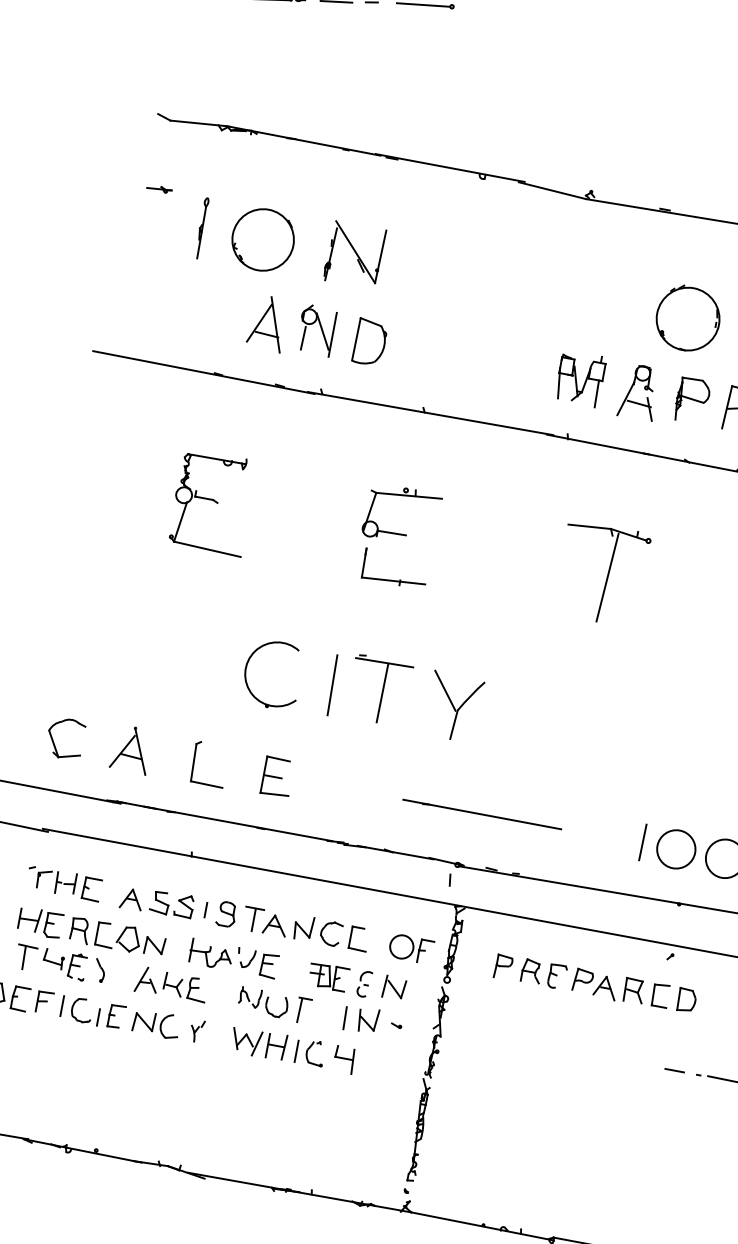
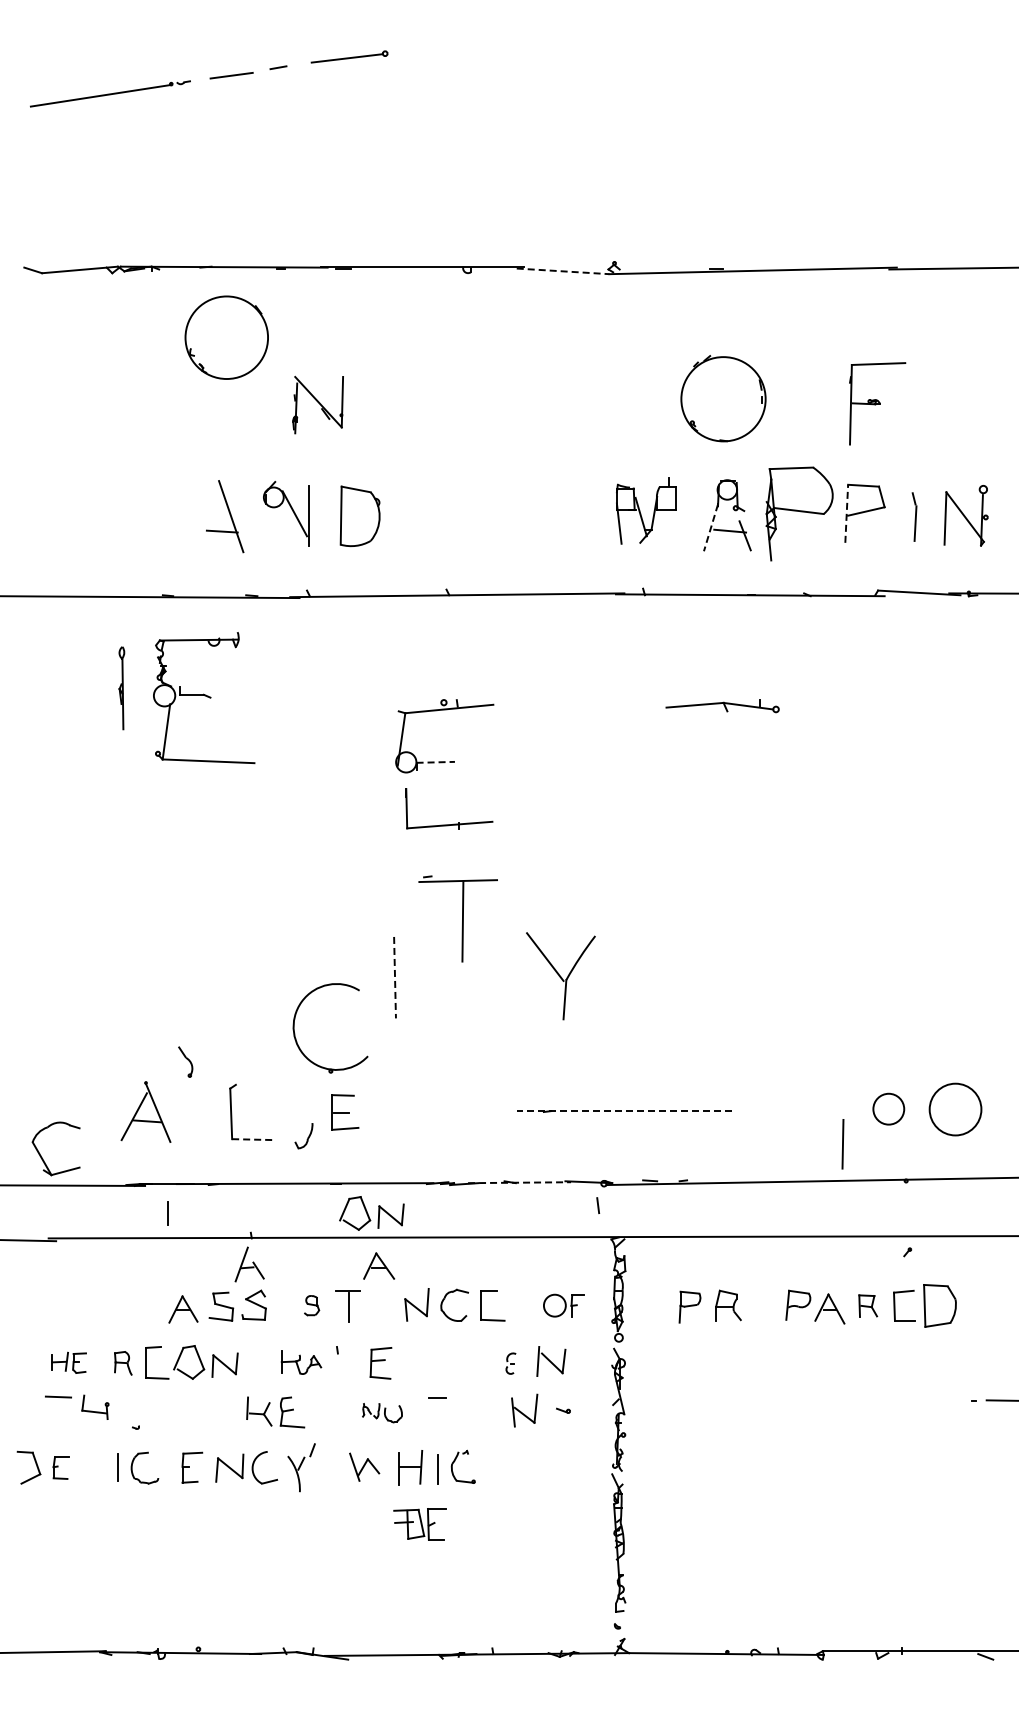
part: (159, 189) -> (44, 366), removed
line: (552, 190) -> (563, 271), solid -> dashed
part: (201, 228) -> (121, 688), moved
part: (262, 239) -> (226, 337), moved
part: (354, 254) -> (317, 404), size x0.7
part: (688, 318) -> (723, 398), moved
line: (258, 323) -> (208, 518), removed
line: (303, 337) -> (270, 526), removed
line: (596, 394) -> (671, 528), removed
line: (625, 399) -> (710, 528), solid -> dashed
part: (691, 400) -> (798, 513), size x1.6
line: (727, 407) -> (846, 513), solid -> dashed
part: (213, 502) -> (204, 698), moved
line: (392, 533) -> (436, 762), solid -> dashed
line: (607, 577) -> (730, 767), removed
part: (246, 673) -> (295, 1033), moved
line: (332, 685) -> (395, 977), solid -> dashed
part: (378, 690) -> (457, 918), moved
part: (54, 743) -> (43, 1158), moved
part: (276, 777) -> (344, 1112), size x0.7
line: (206, 784) -> (253, 1139), solid -> dashed
line: (482, 814) -> (624, 1111), solid -> dashed
line: (642, 842) -> (842, 1144), moved
circle: (676, 848) -> (888, 1108), size x0.6
line: (396, 852) -> (520, 1182), solid -> dashed
part: (282, 854) -> (371, 1213), added
part: (56, 881) -> (79, 1304), removed
part: (92, 888) -> (128, 1305), removed
line: (205, 910) -> (283, 1305), removed
part: (226, 914) -> (311, 1305), size x0.6
part: (40, 922) -> (68, 1362), size x0.6
part: (275, 924) -> (379, 1265), moved
part: (80, 930) -> (123, 1363), size x0.7
part: (410, 948) -> (563, 1305), size x0.7
part: (211, 954) -> (301, 1362), size x0.7
line: (23, 958) -> (55, 1413), removed
part: (247, 959) -> (303, 1136), moved
part: (77, 965) -> (128, 1410), removed
part: (99, 970) -> (185, 1061), moved
part: (557, 976) -> (763, 1305), removed
part: (328, 977) -> (419, 1524), moved
part: (147, 980) -> (249, 1264), moved
part: (364, 983) -> (510, 1363), size x0.6
part: (633, 990) -> (867, 1305), size x0.7
part: (20, 998) -> (60, 1467), size x0.7
part: (686, 1000) -> (939, 1305), size x1.4
part: (44, 1002) -> (93, 1466), removed
part: (263, 1002) -> (382, 1412), size x0.6
line: (299, 1010) -> (431, 1414), removed
line: (97, 1017) -> (167, 1213), moved
line: (344, 1018) -> (493, 1413), removed
part: (196, 1030) -> (301, 1466), size x1.6
line: (257, 1043) -> (384, 1468), removed
part: (343, 1059) -> (502, 1468), removed
line: (674, 1070) -> (940, 1401), removed

